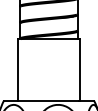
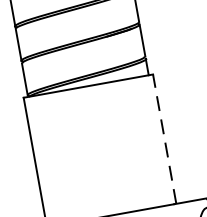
line: (79, 69) -> (164, 138), solid -> dashed

